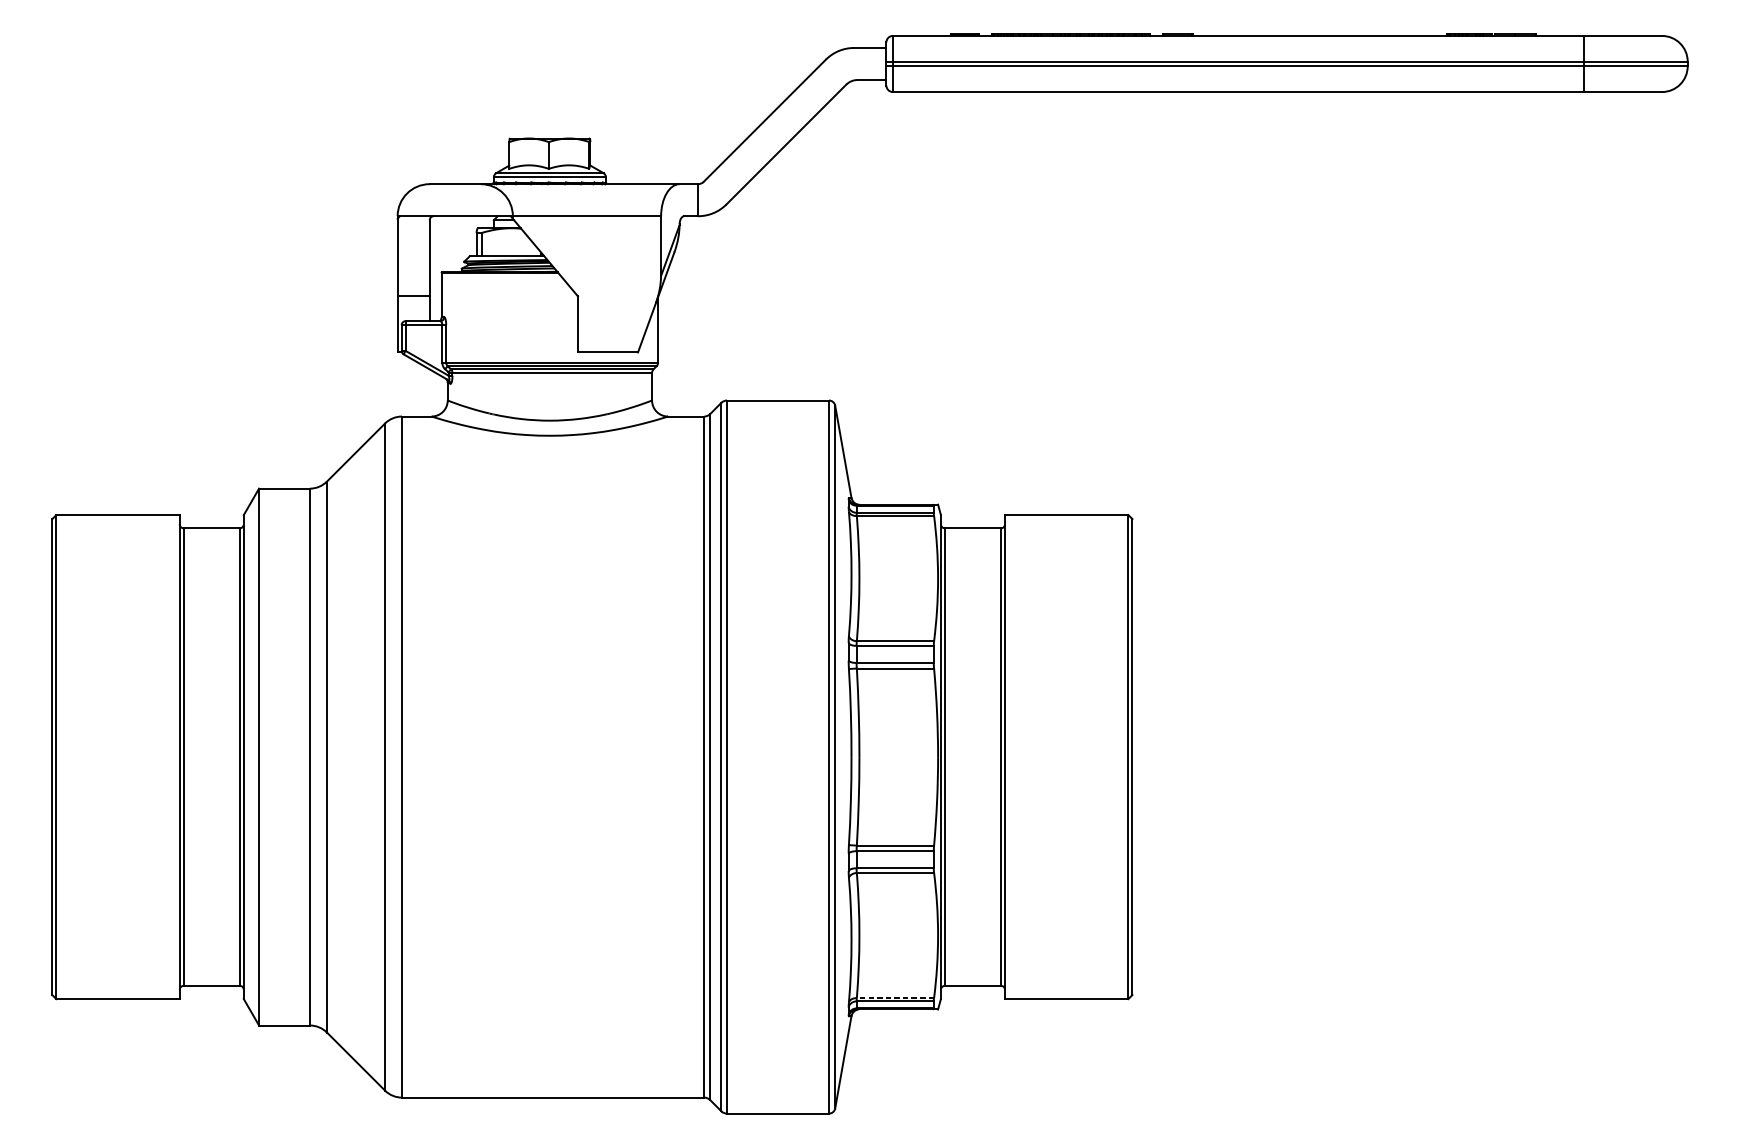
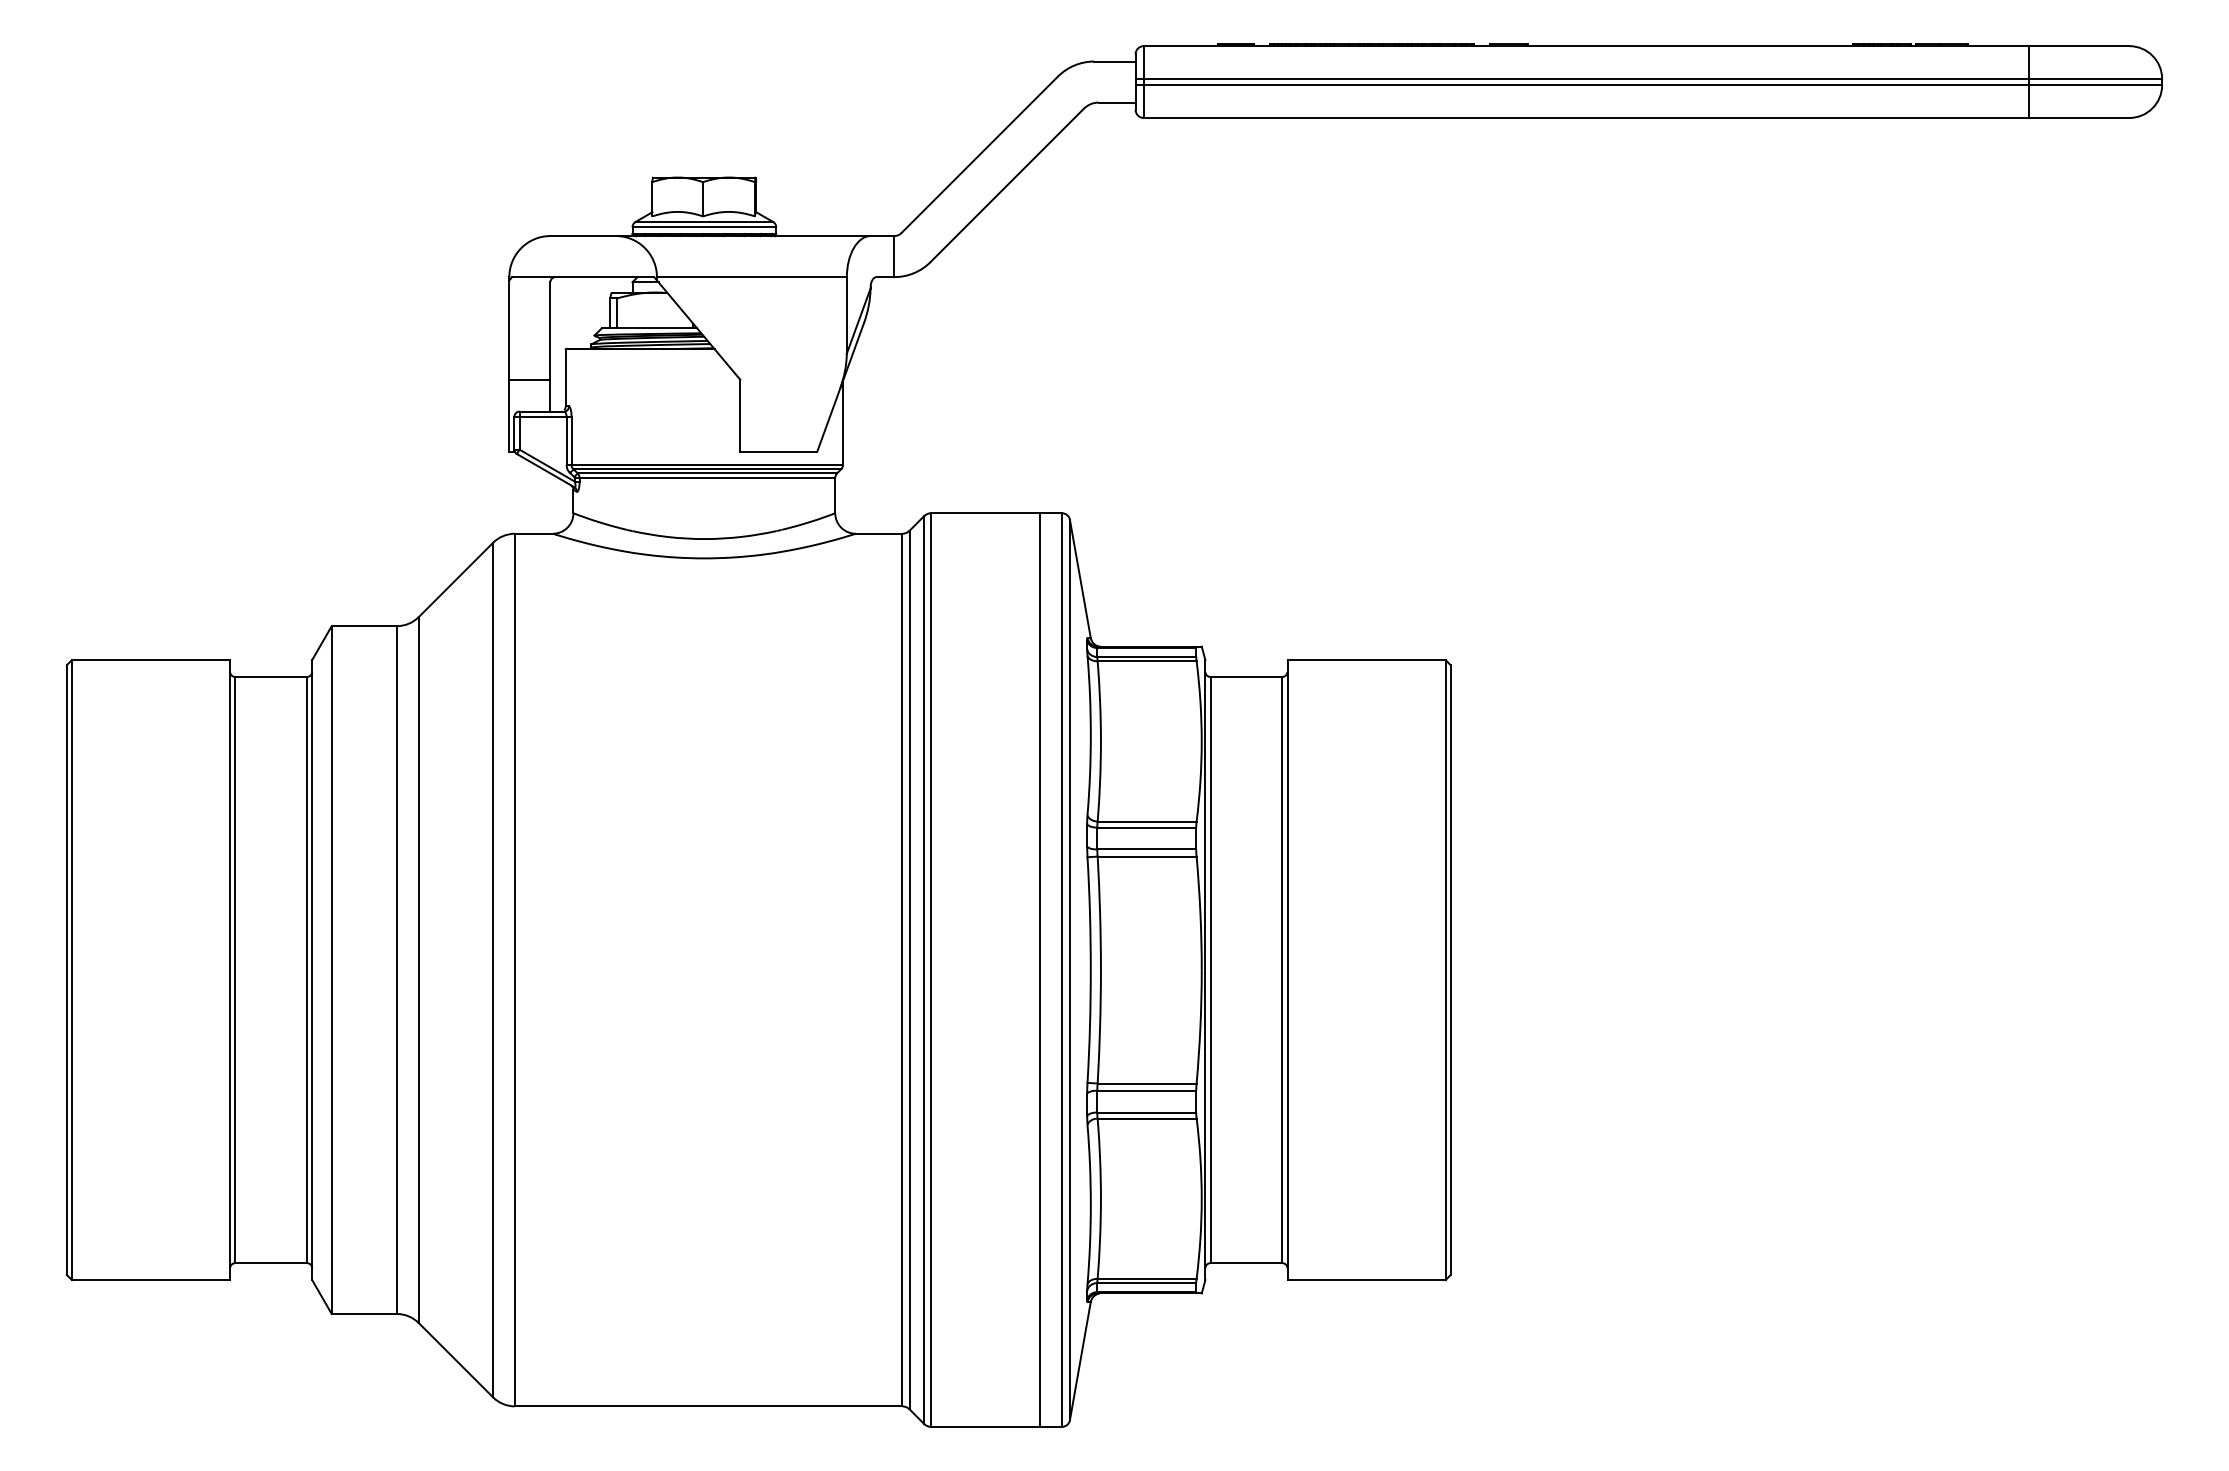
line: (812, 756) -> (1040, 969), added
line: (894, 997) -> (1146, 1278), dashed -> solid

